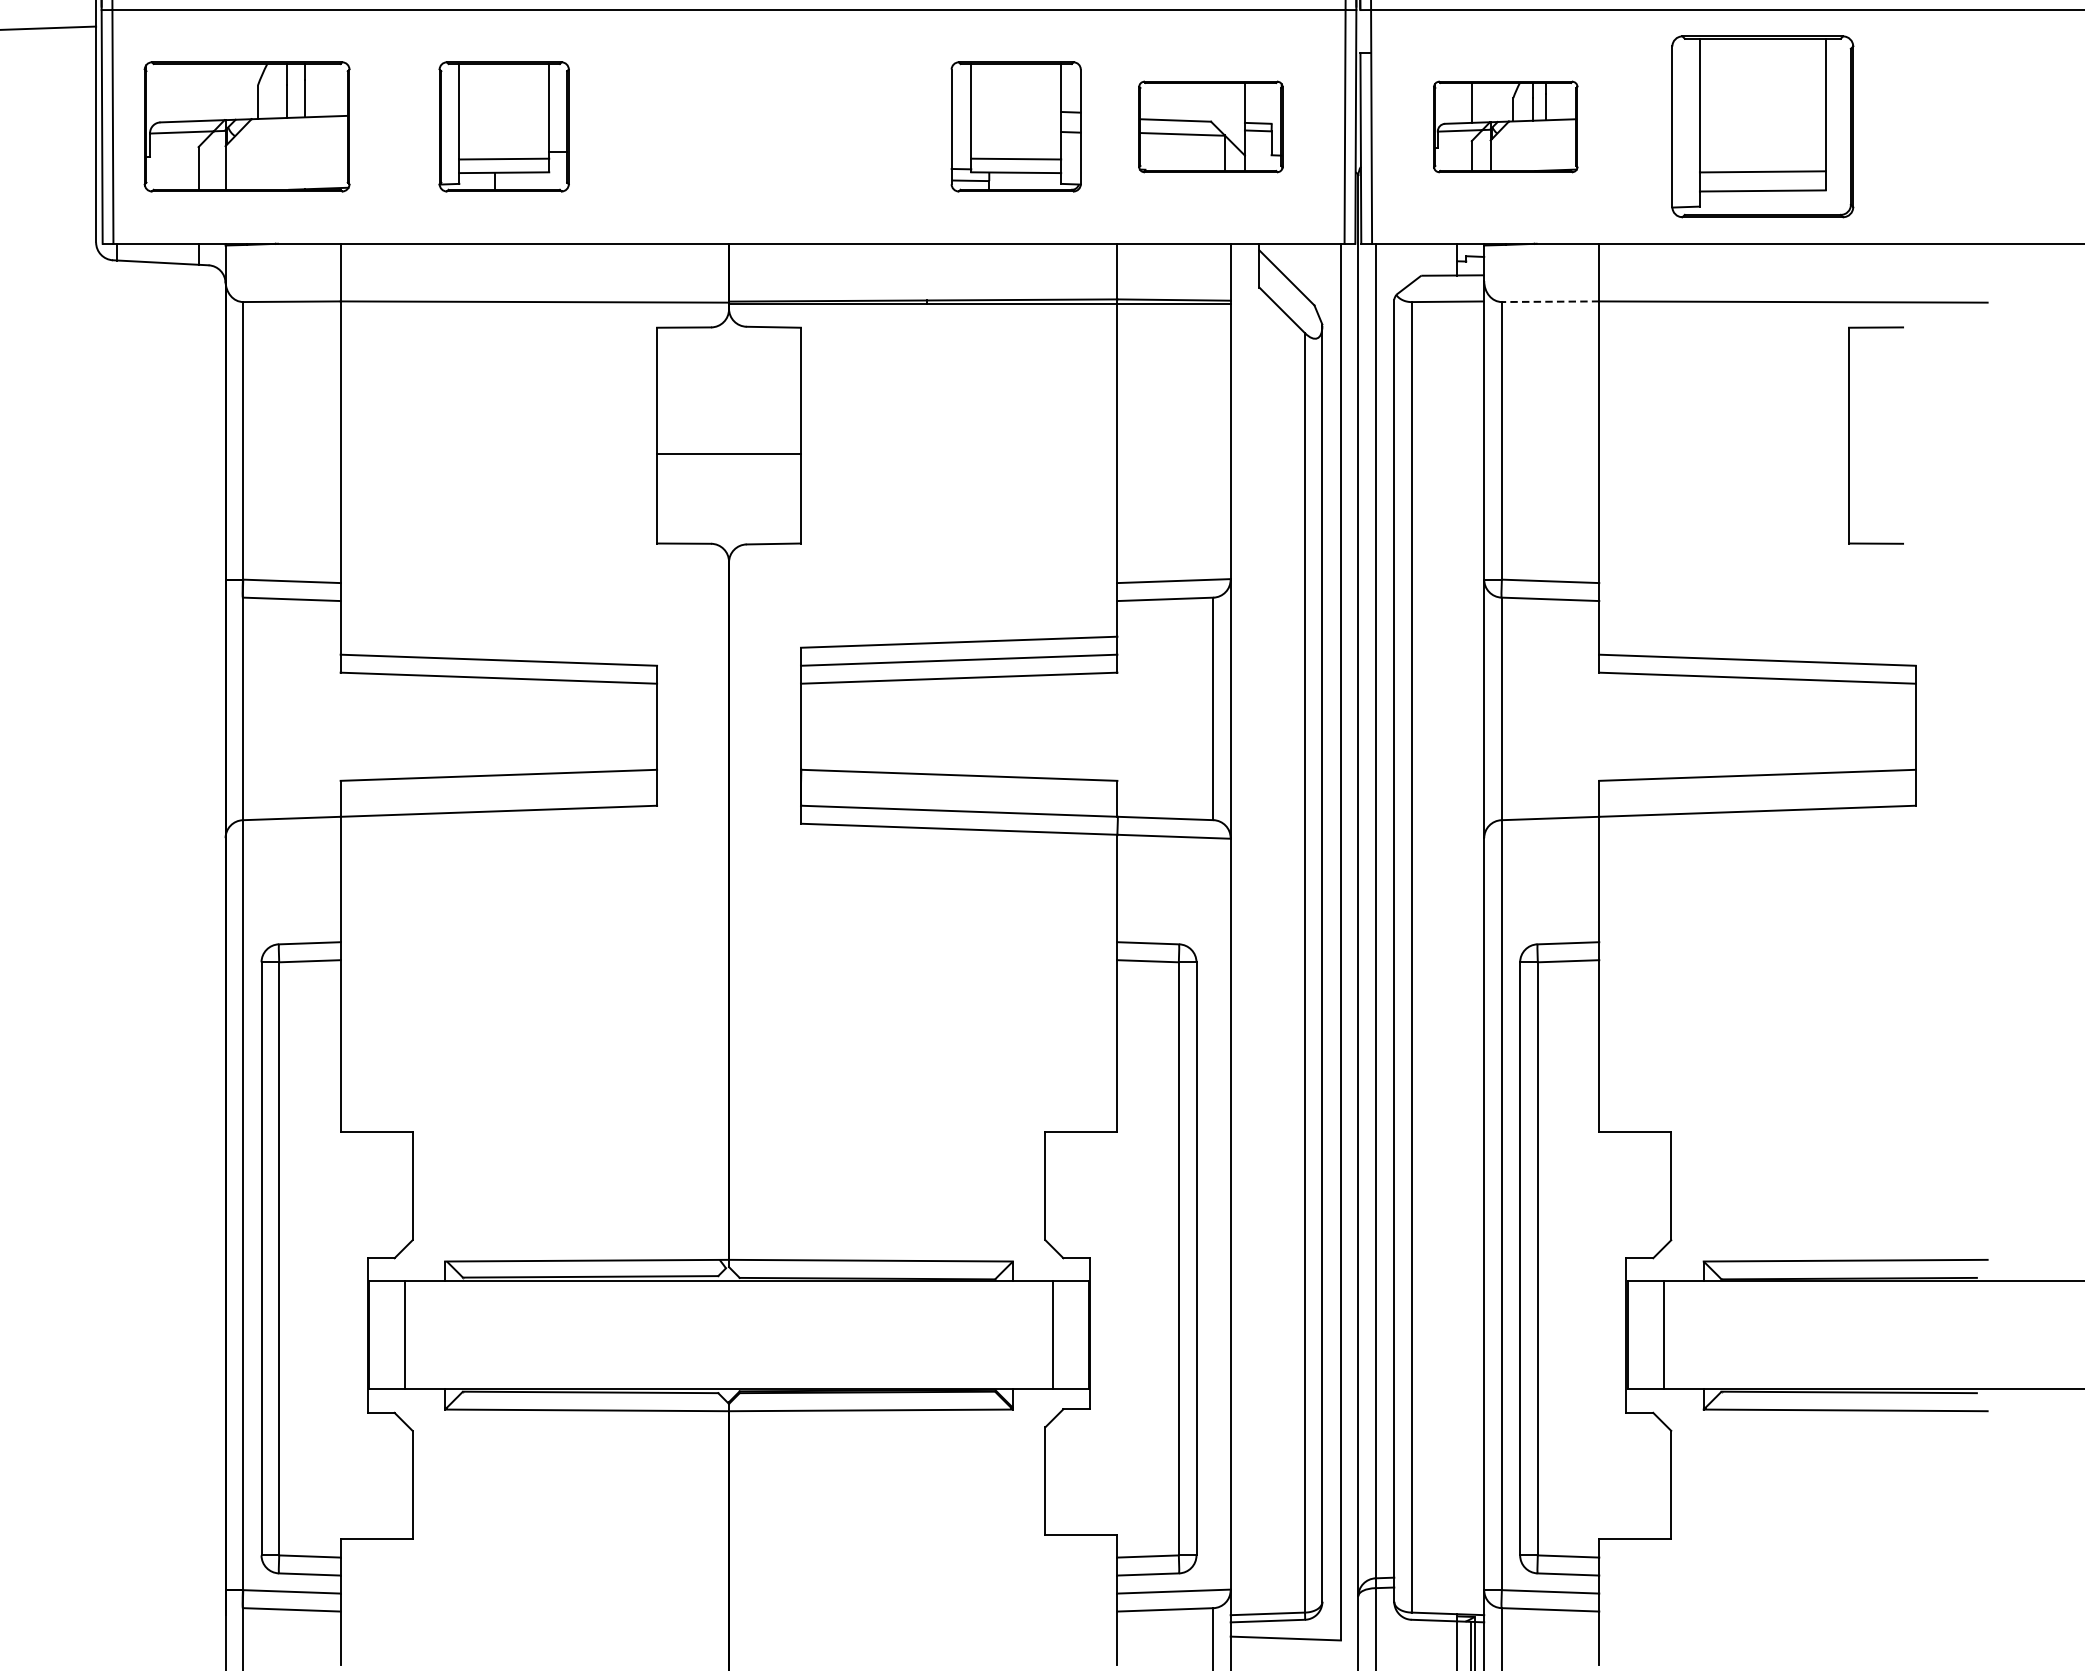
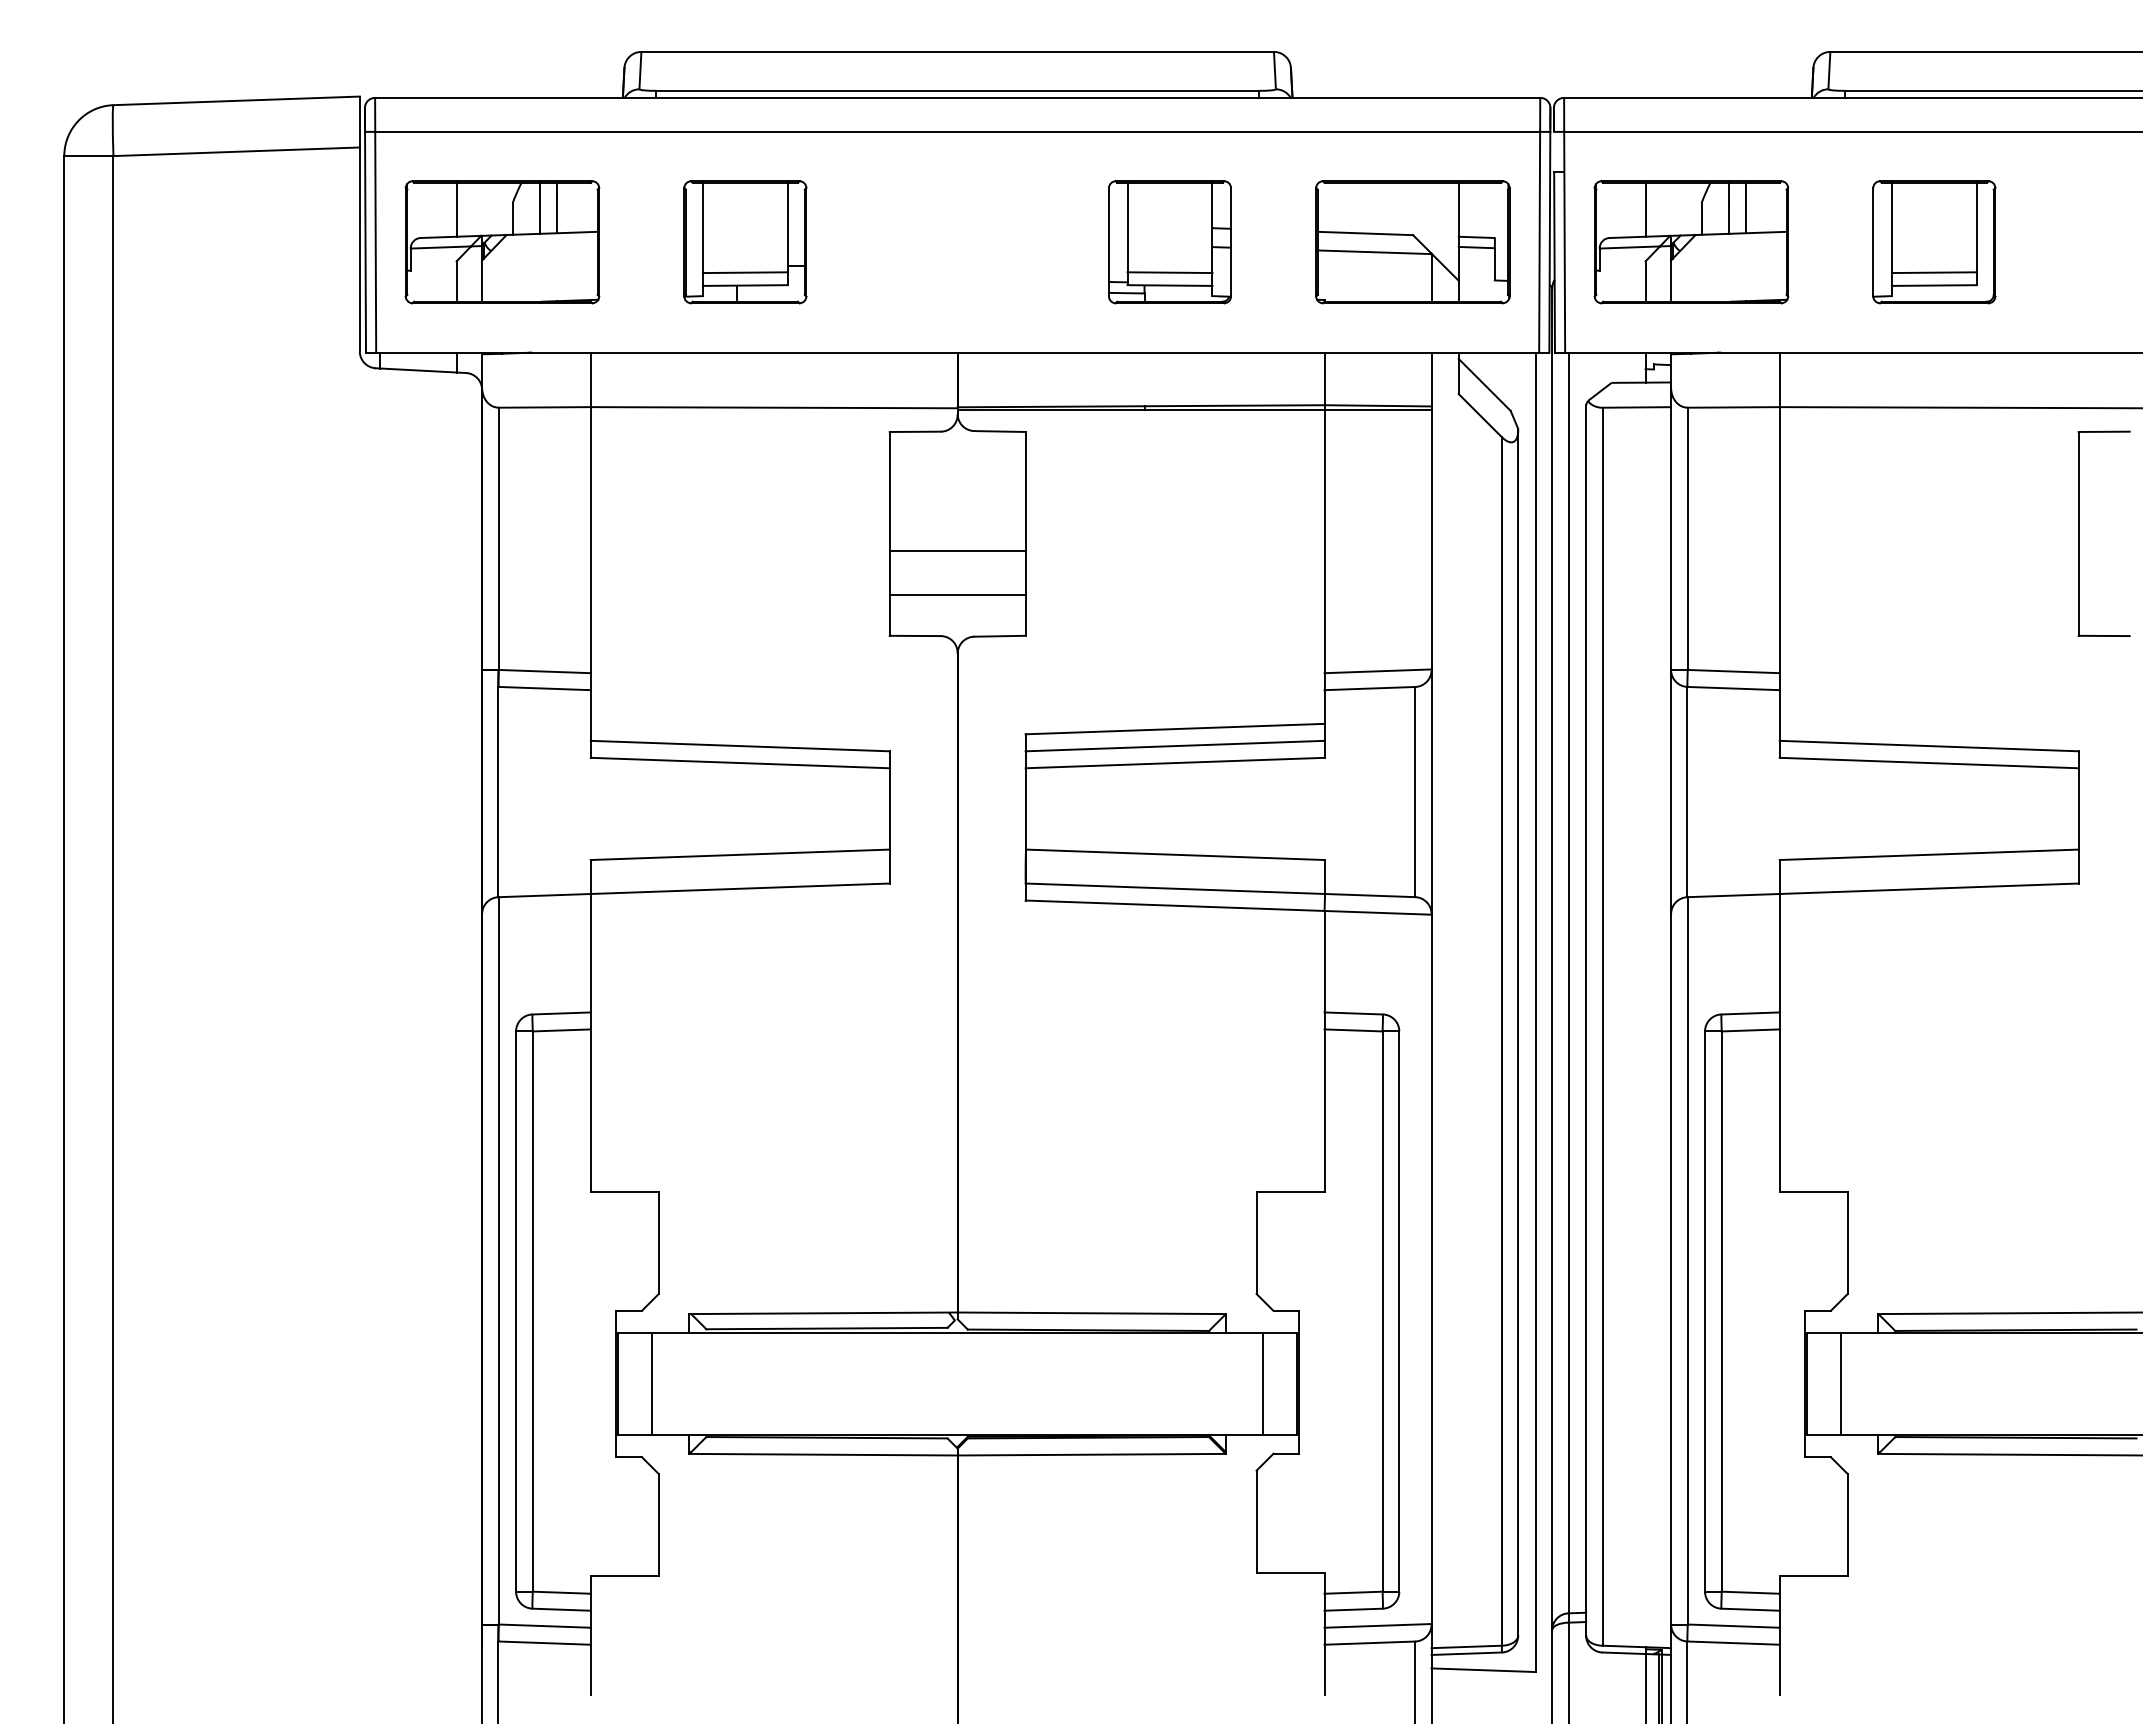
line: (198, 92) -> (456, 209), added
part: (1015, 127) -> (1169, 242), moved
part: (1210, 127) -> (1412, 242), size x1.43
part: (1505, 127) -> (1691, 242), size x1.43
part: (1763, 127) -> (1934, 242), size x0.71
line: (1550, 301) -> (1733, 407), dashed -> solid
part: (1849, 435) -> (2079, 533), moved
line: (728, 500) -> (957, 595), added

